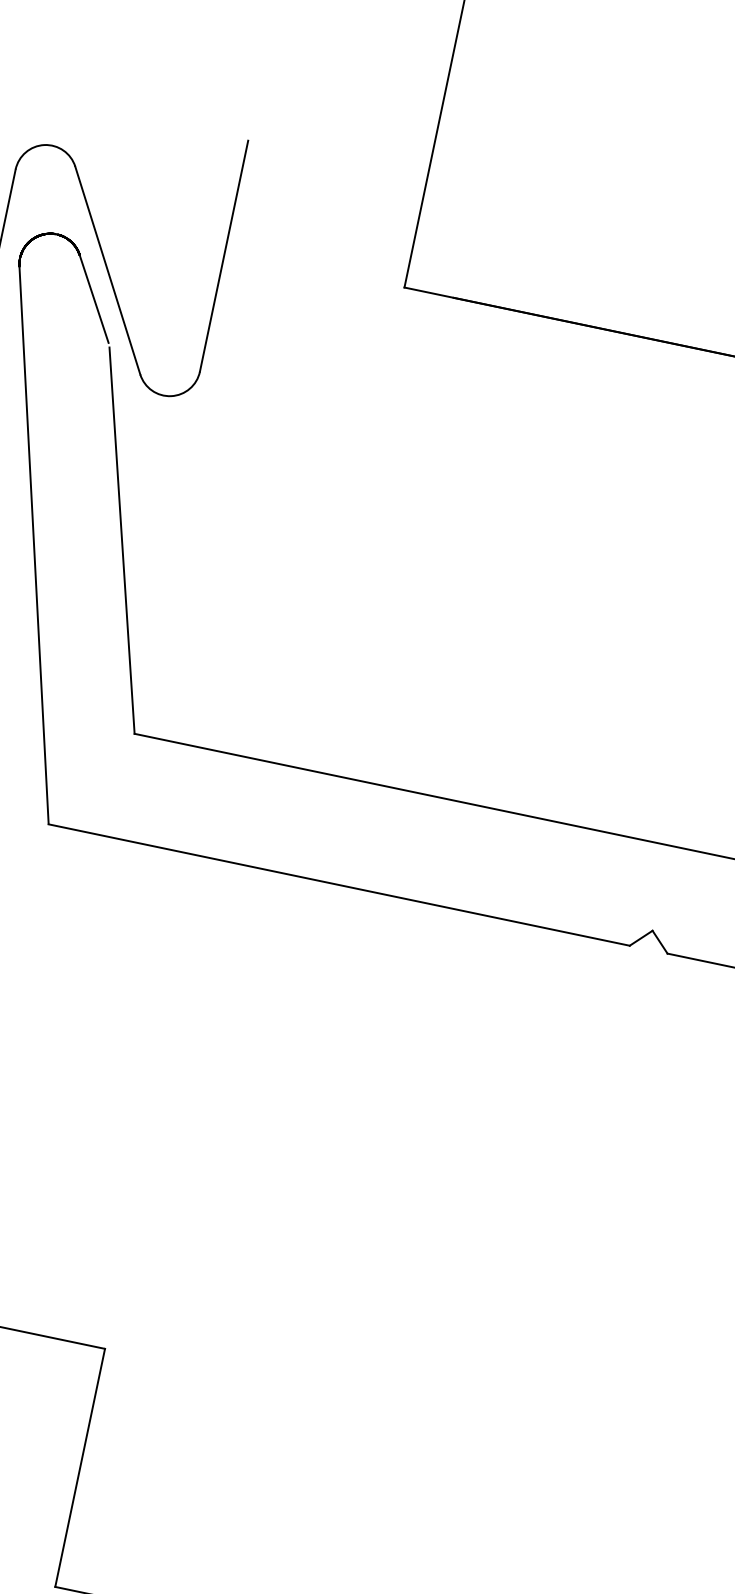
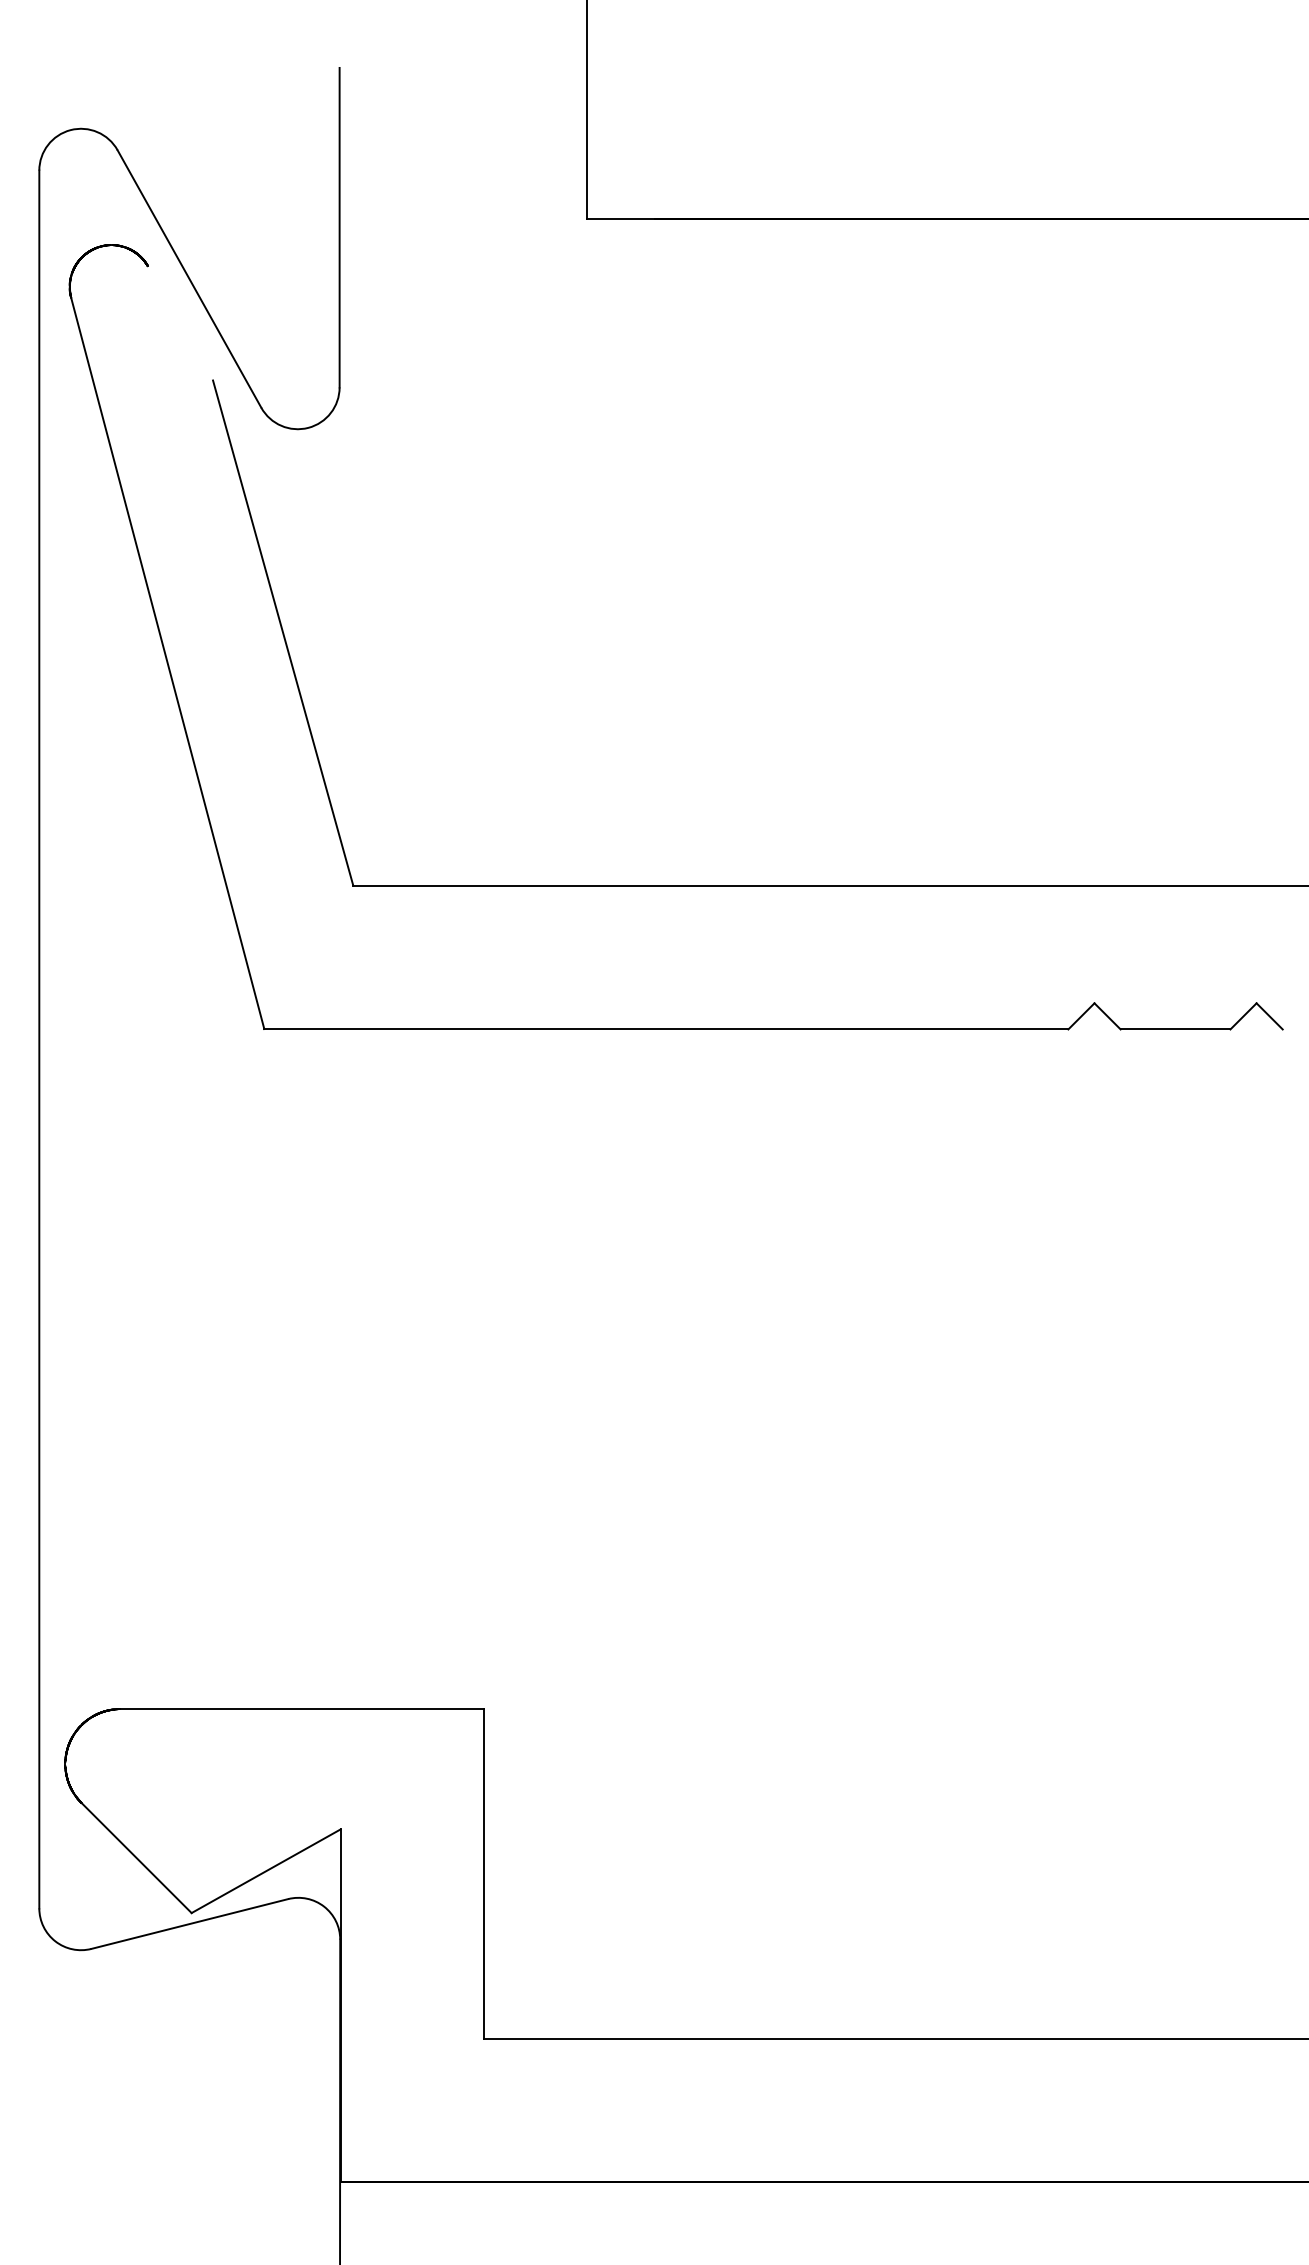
line: (93, 298) -> (178, 320), removed

